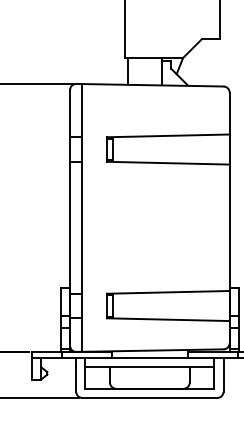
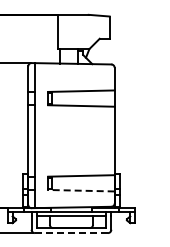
line: (166, 319) -> (80, 190), solid -> dashed
line: (149, 398) -> (71, 233), solid -> dashed

